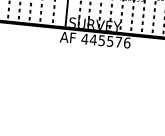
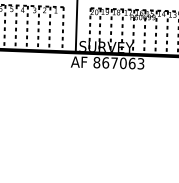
text: (105, 41) -> (118, 63), 445576 -> 867063

